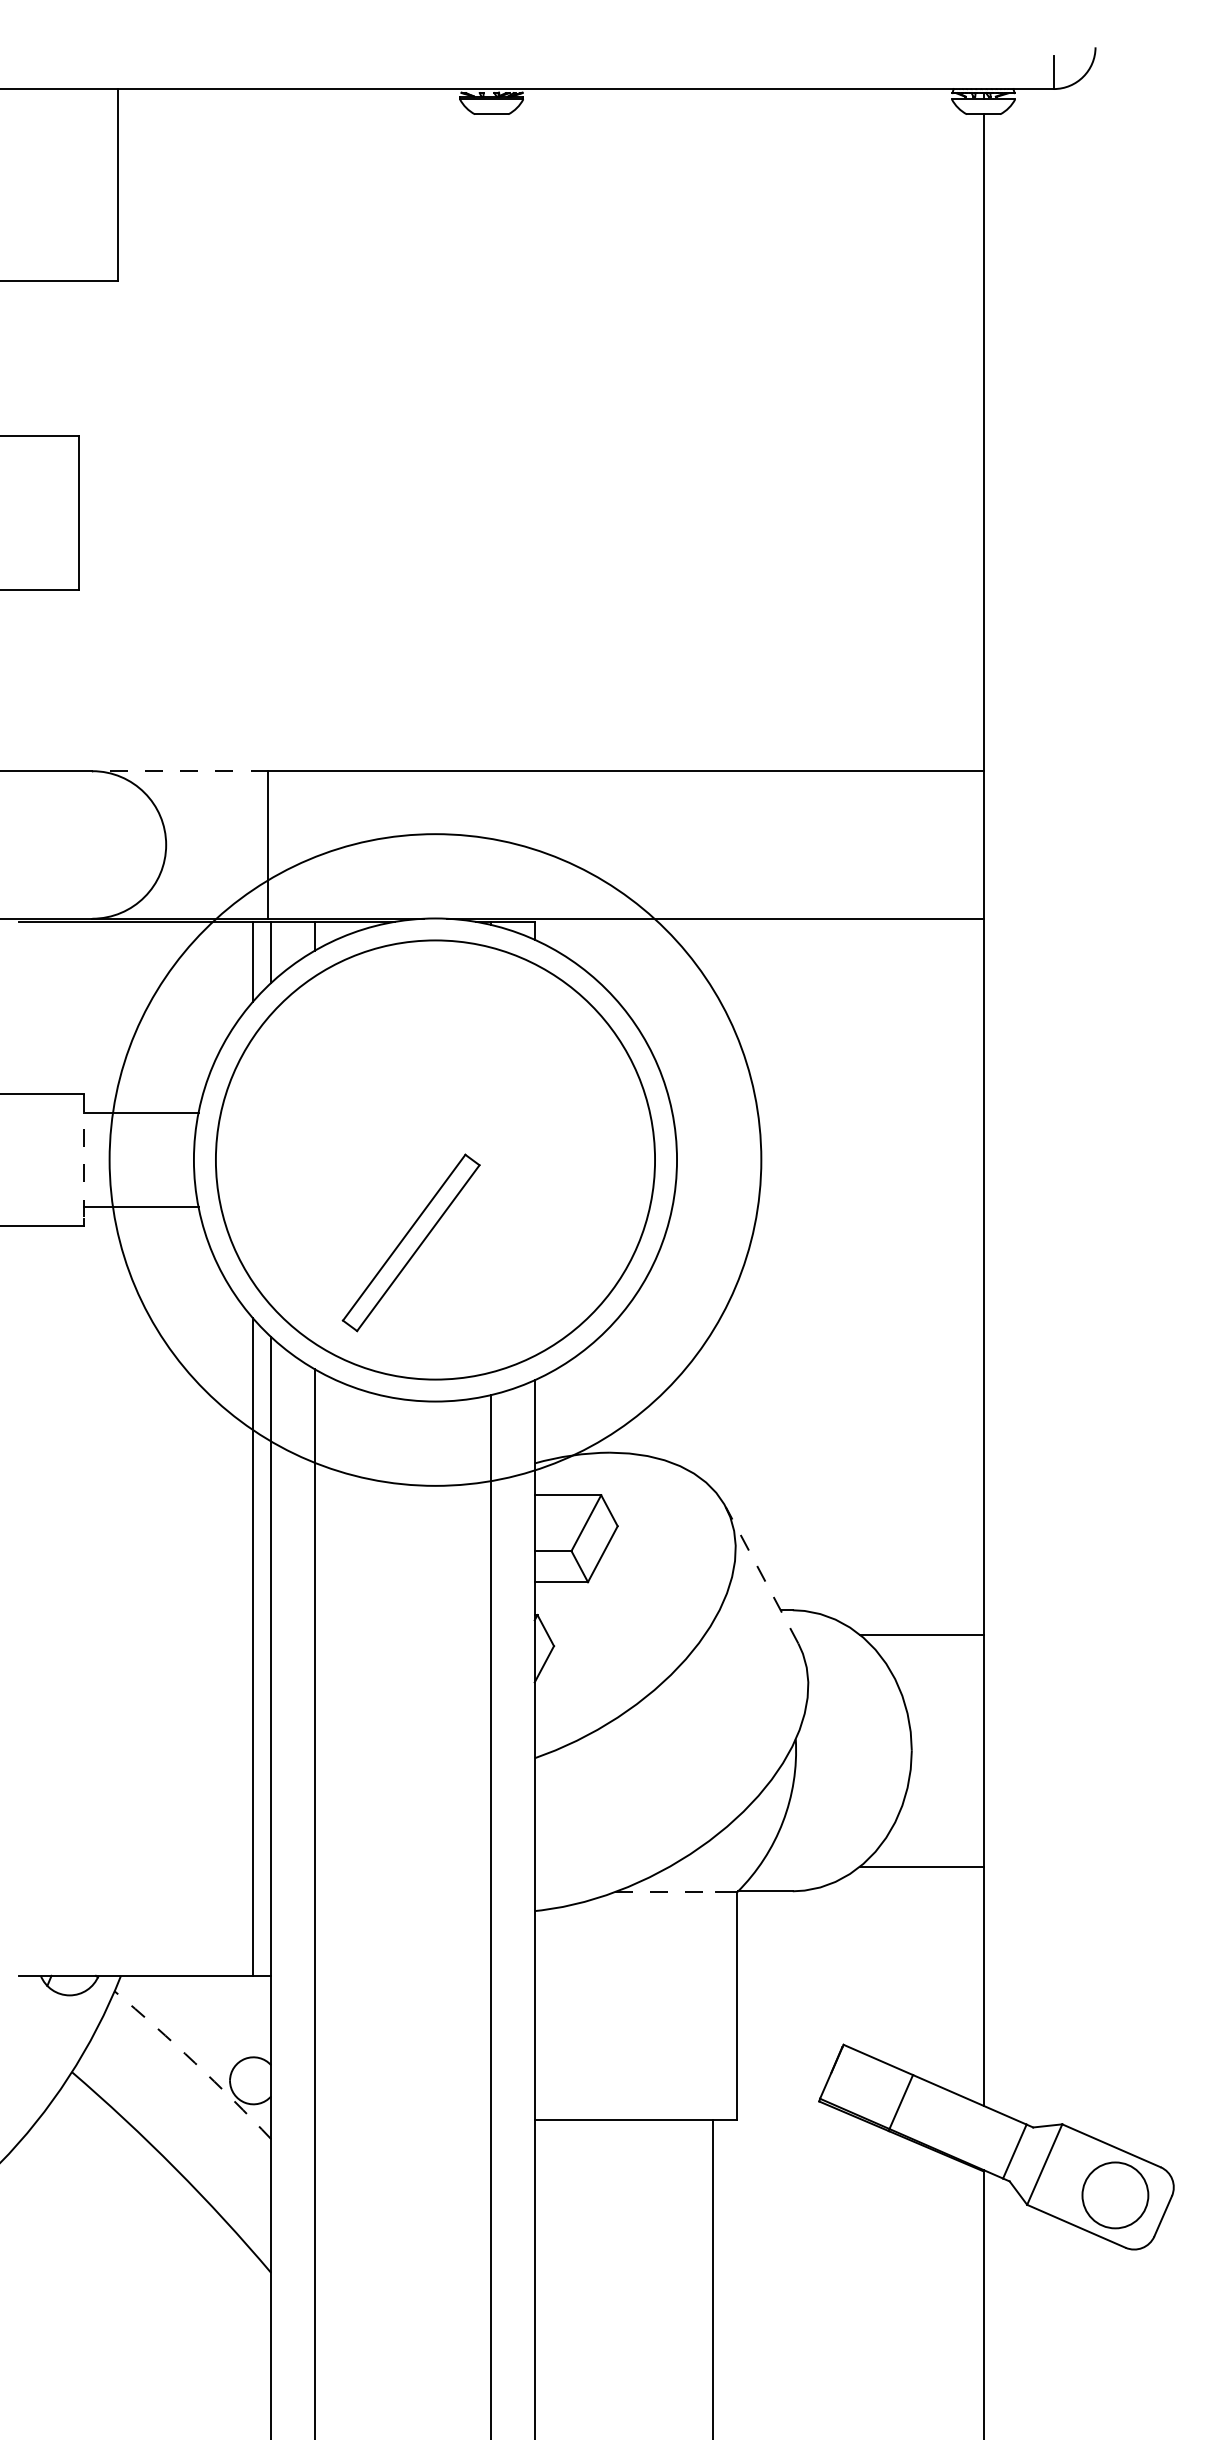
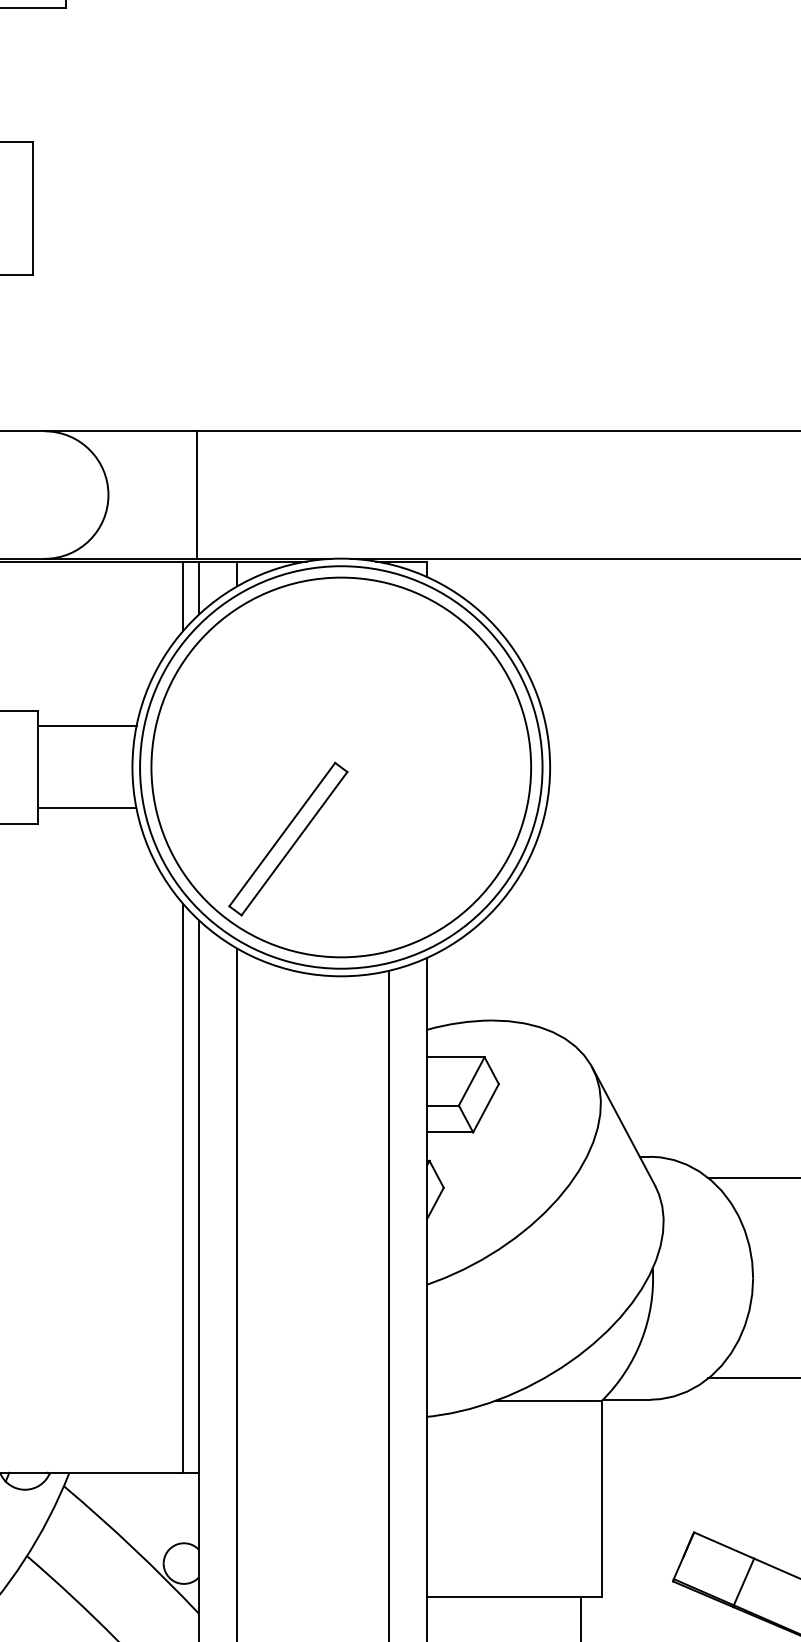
line: (180, 771) -> (120, 431), dashed -> solid
line: (84, 1156) -> (37, 764), dashed -> solid
circle: (435, 1159) -> (341, 767), size x0.71
part: (410, 1242) -> (287, 838), moved
line: (761, 1574) -> (623, 1125), dashed -> solid
line: (665, 1892) -> (540, 1400), dashed -> solid
arc: (195, 2063) -> (133, 1548), dashed -> solid

